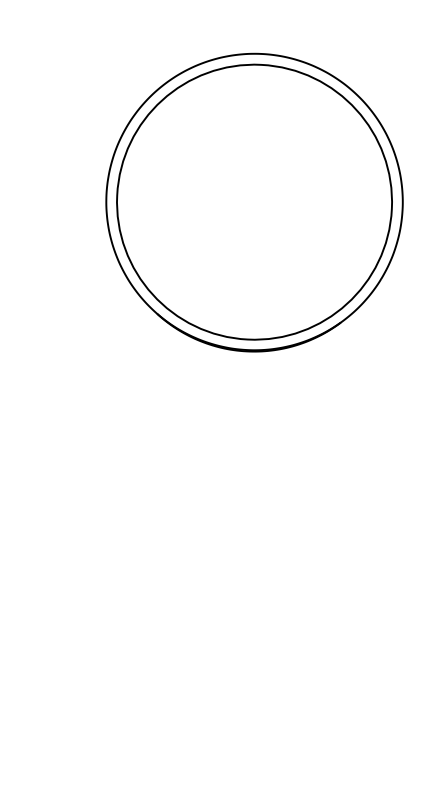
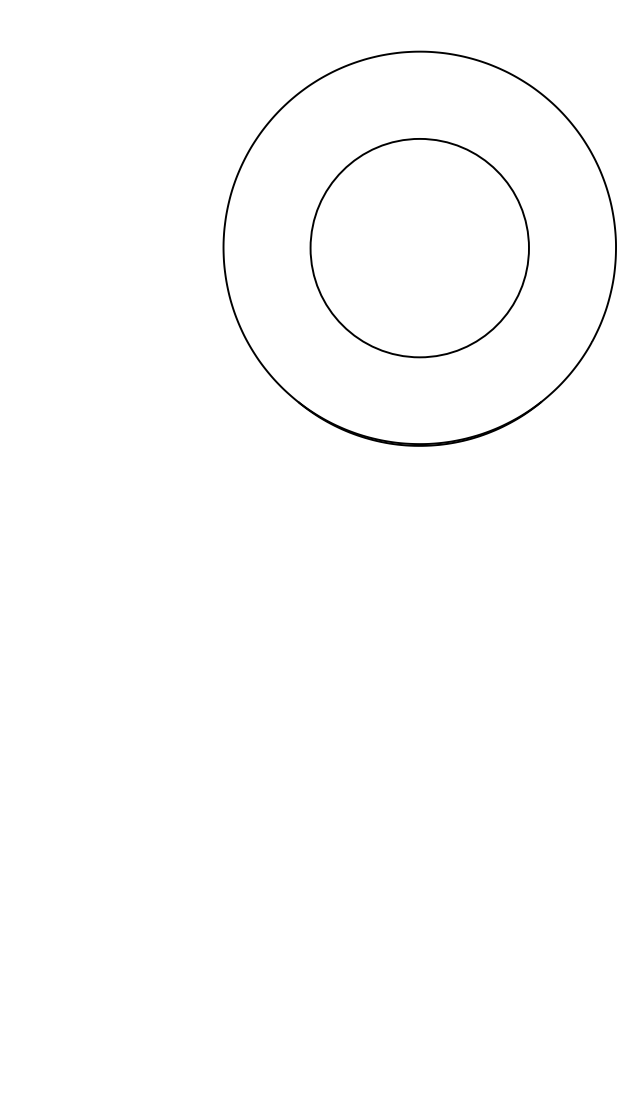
circle: (254, 202) -> (419, 248), size x0.6

